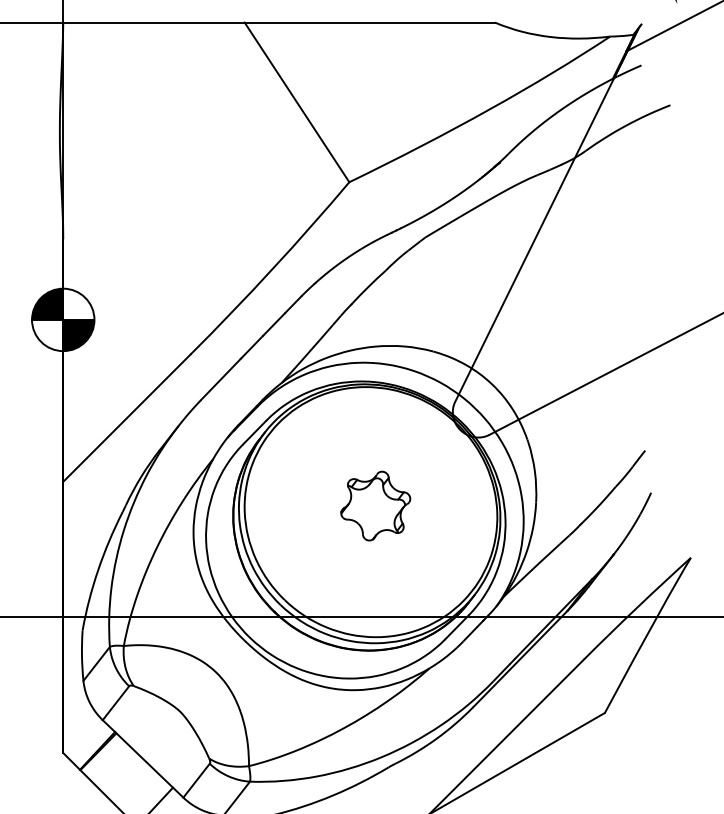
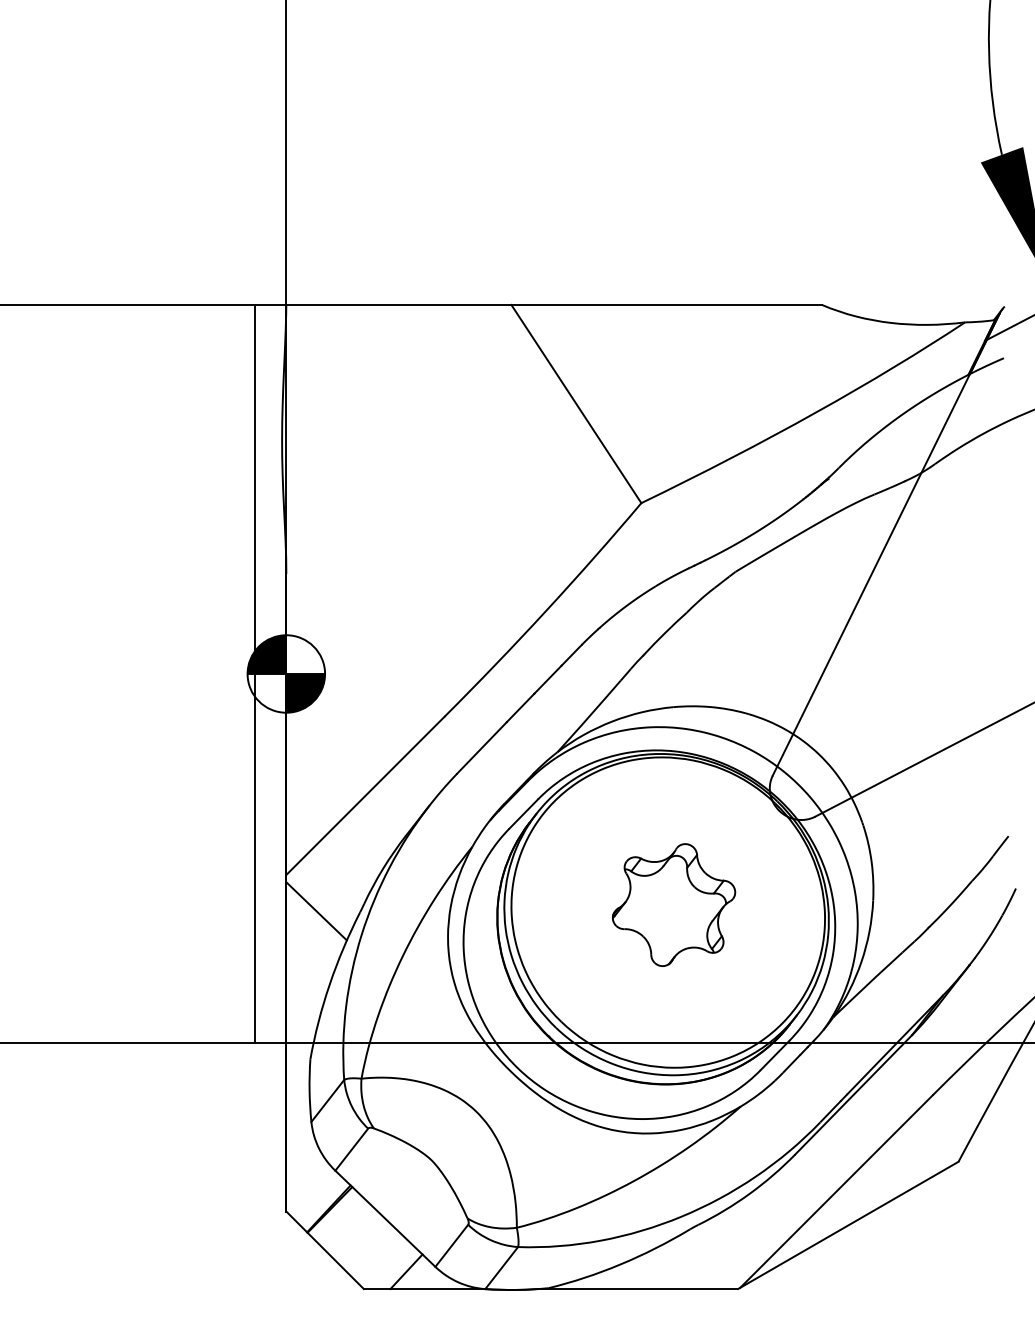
line: (38, 319) -> (255, 673), added
part: (376, 505) -> (674, 904), size x1.43
line: (87, 511) -> (316, 911), added

